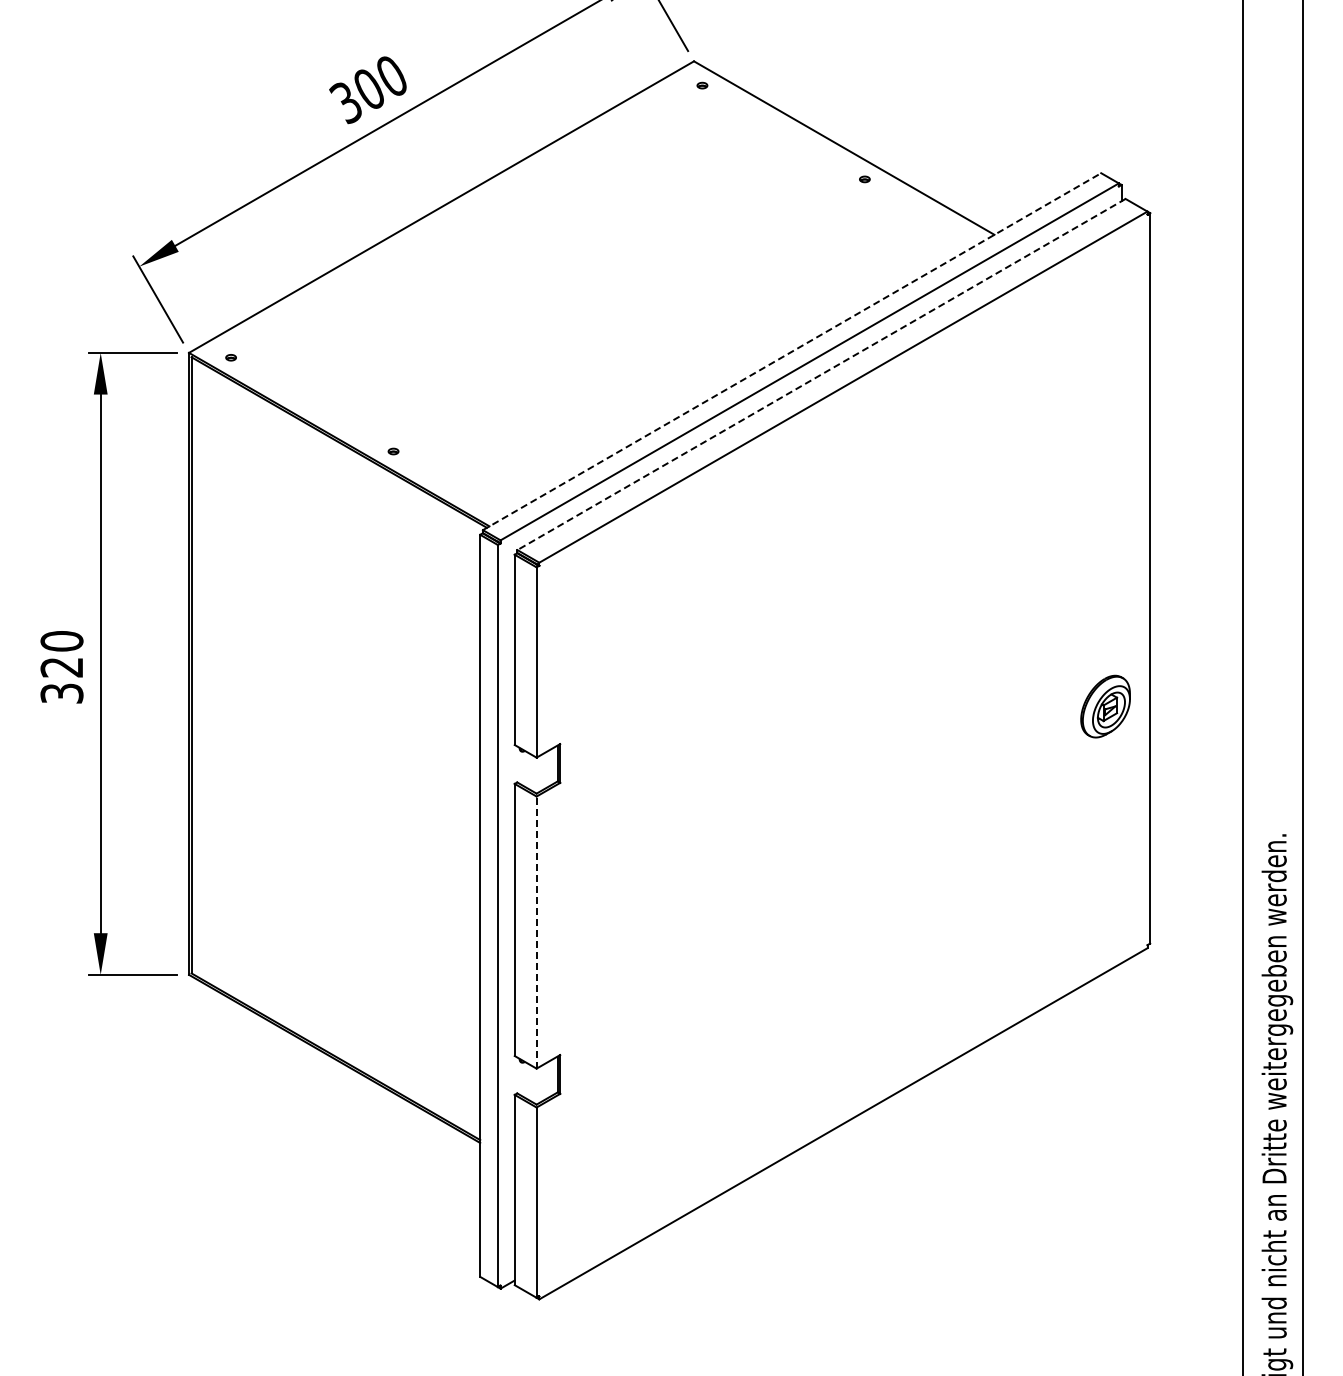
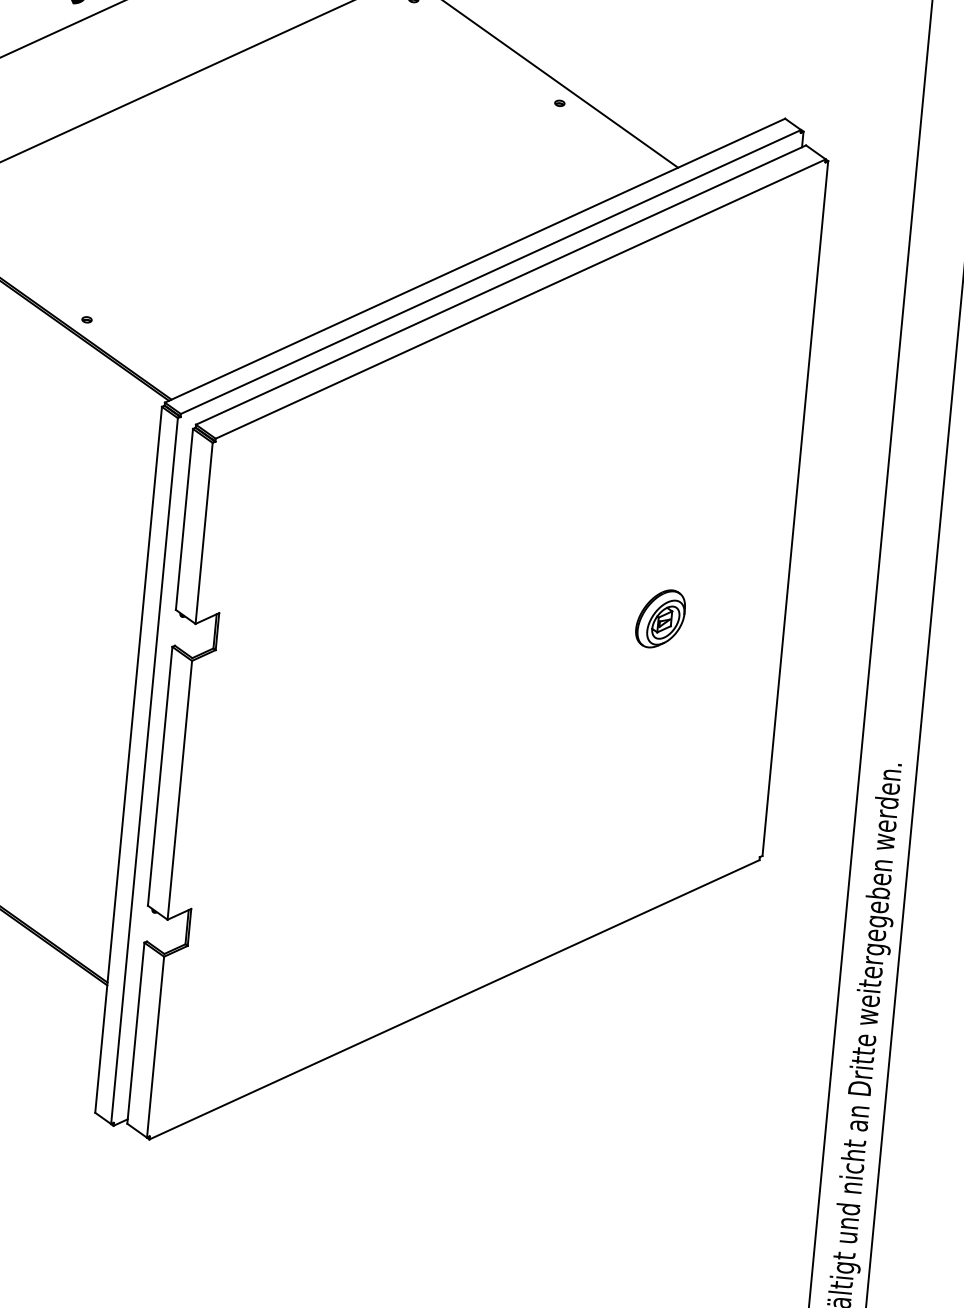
line: (792, 351) -> (475, 260), dashed -> solid
line: (821, 374) -> (501, 285), dashed -> solid
part: (1105, 706) -> (660, 618), moved
line: (536, 932) -> (179, 790), dashed -> solid

